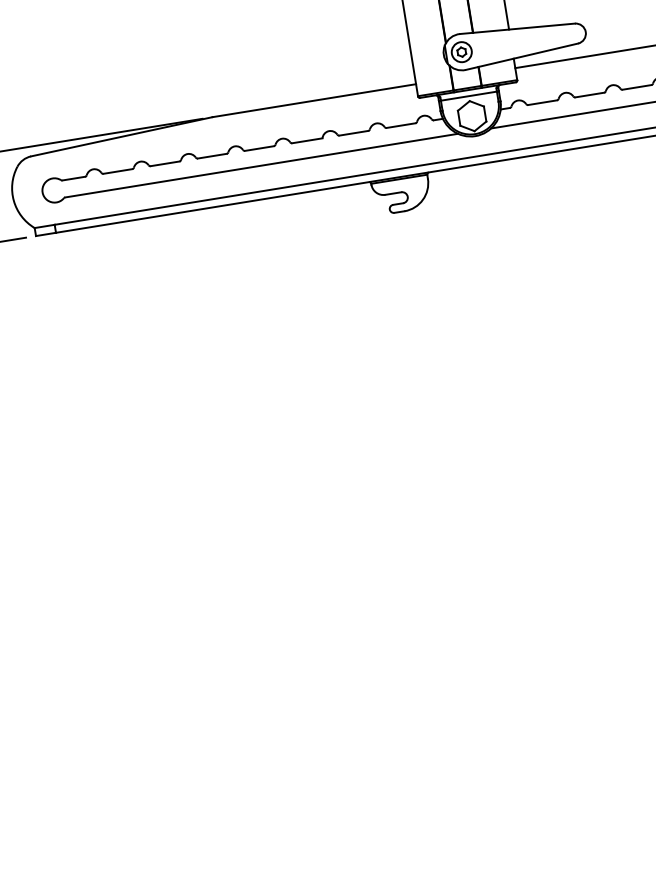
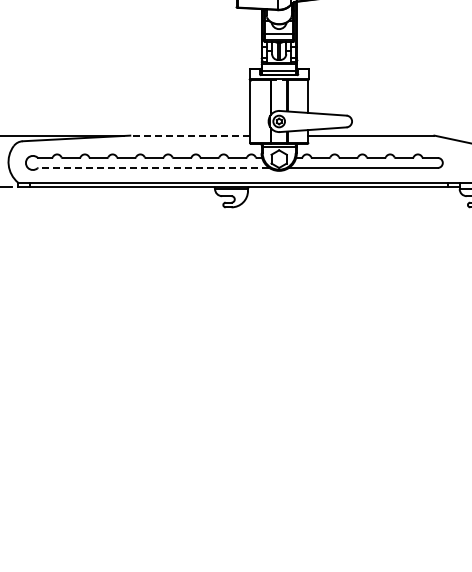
line: (314, 100) -> (190, 135), solid -> dashed
line: (260, 164) -> (153, 167), solid -> dashed

